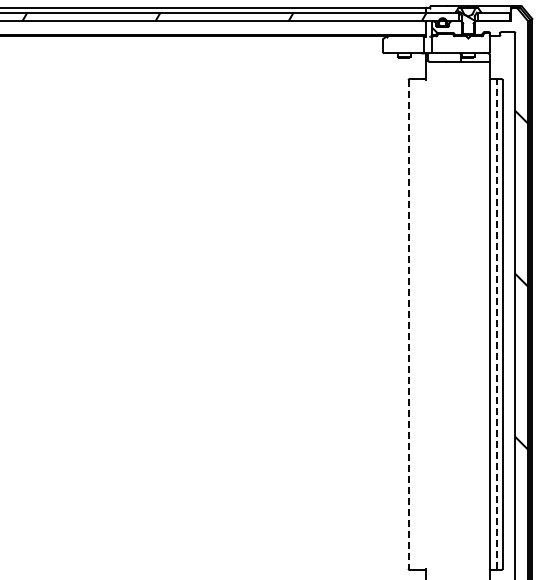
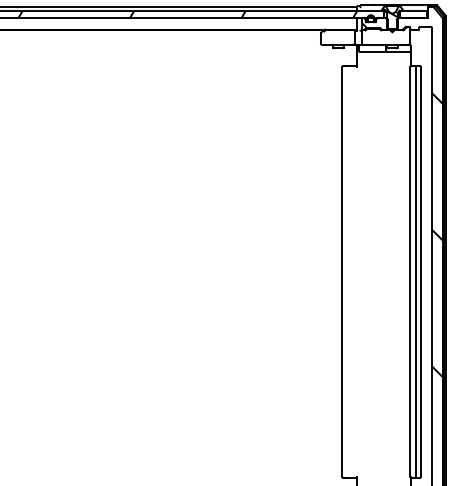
line: (497, 324) -> (416, 271), dashed -> solid
line: (408, 325) -> (342, 272), dashed -> solid

